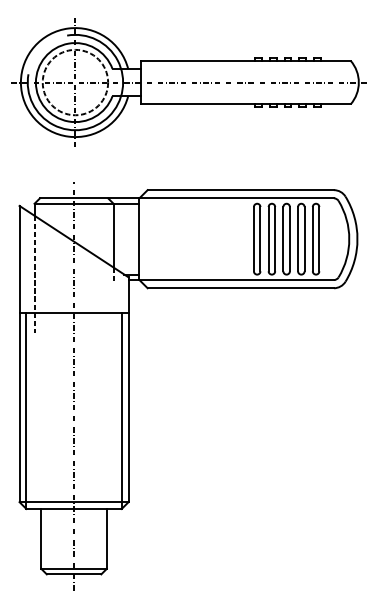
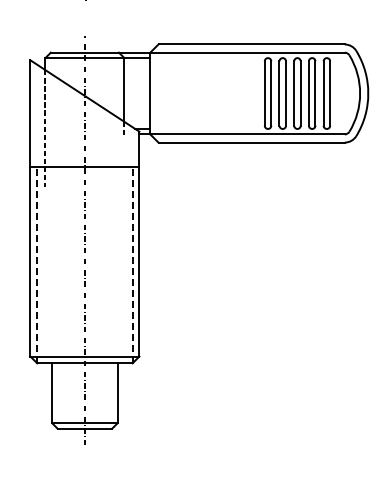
line: (26, 410) -> (37, 264), solid -> dashed
line: (121, 410) -> (132, 264), solid -> dashed

